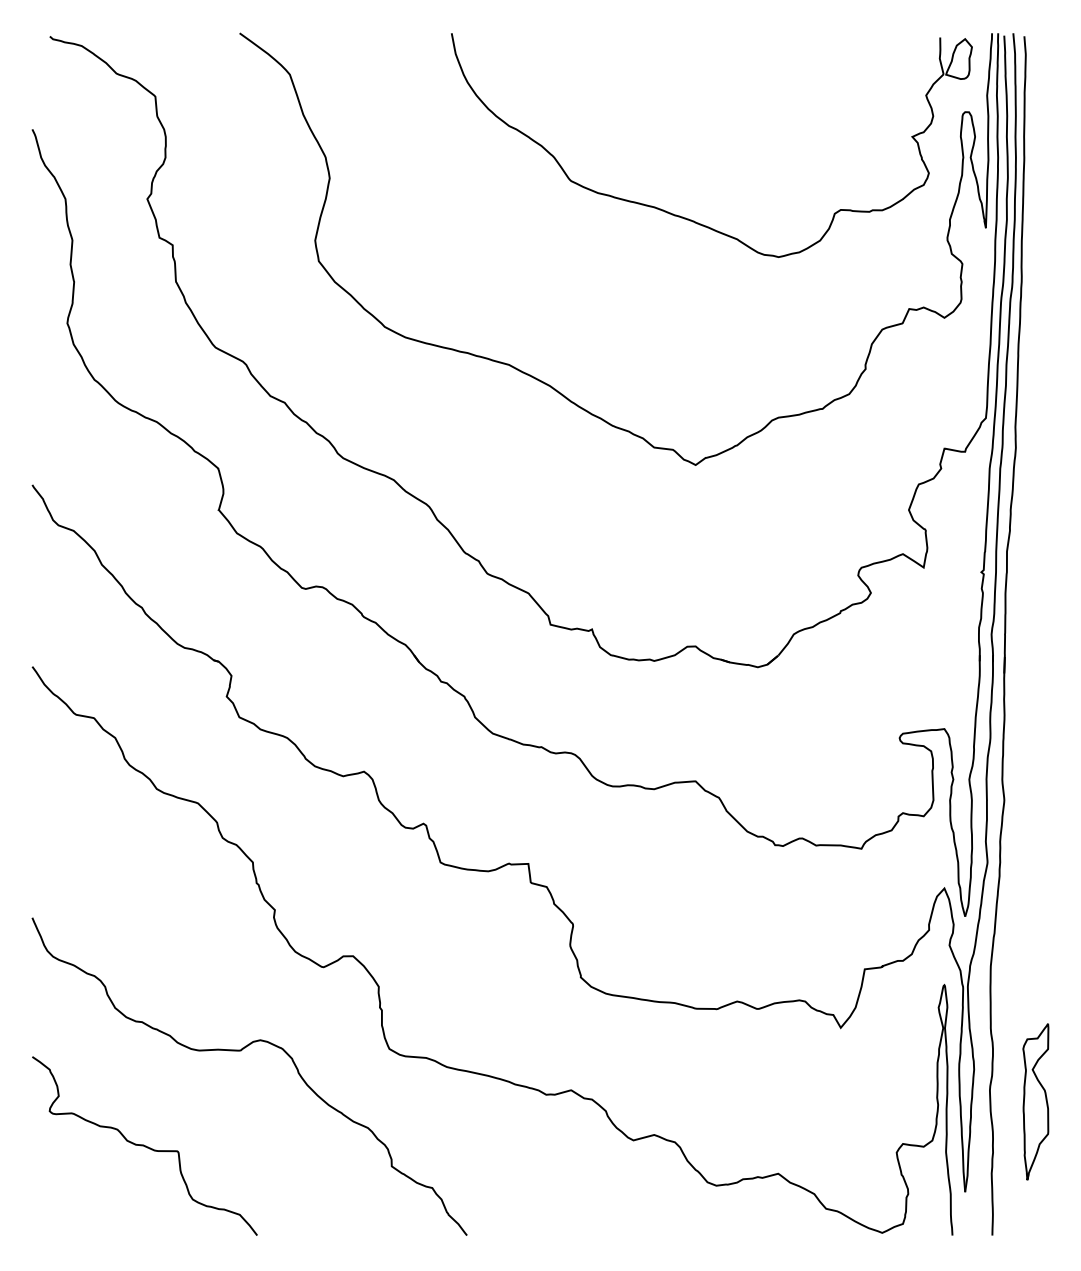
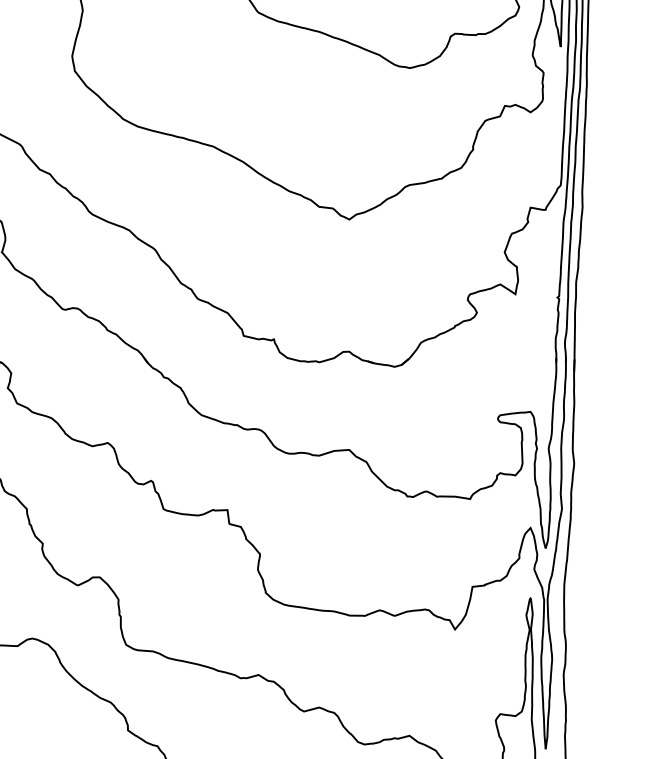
part: (1035, 1101) -> (596, 683), removed

